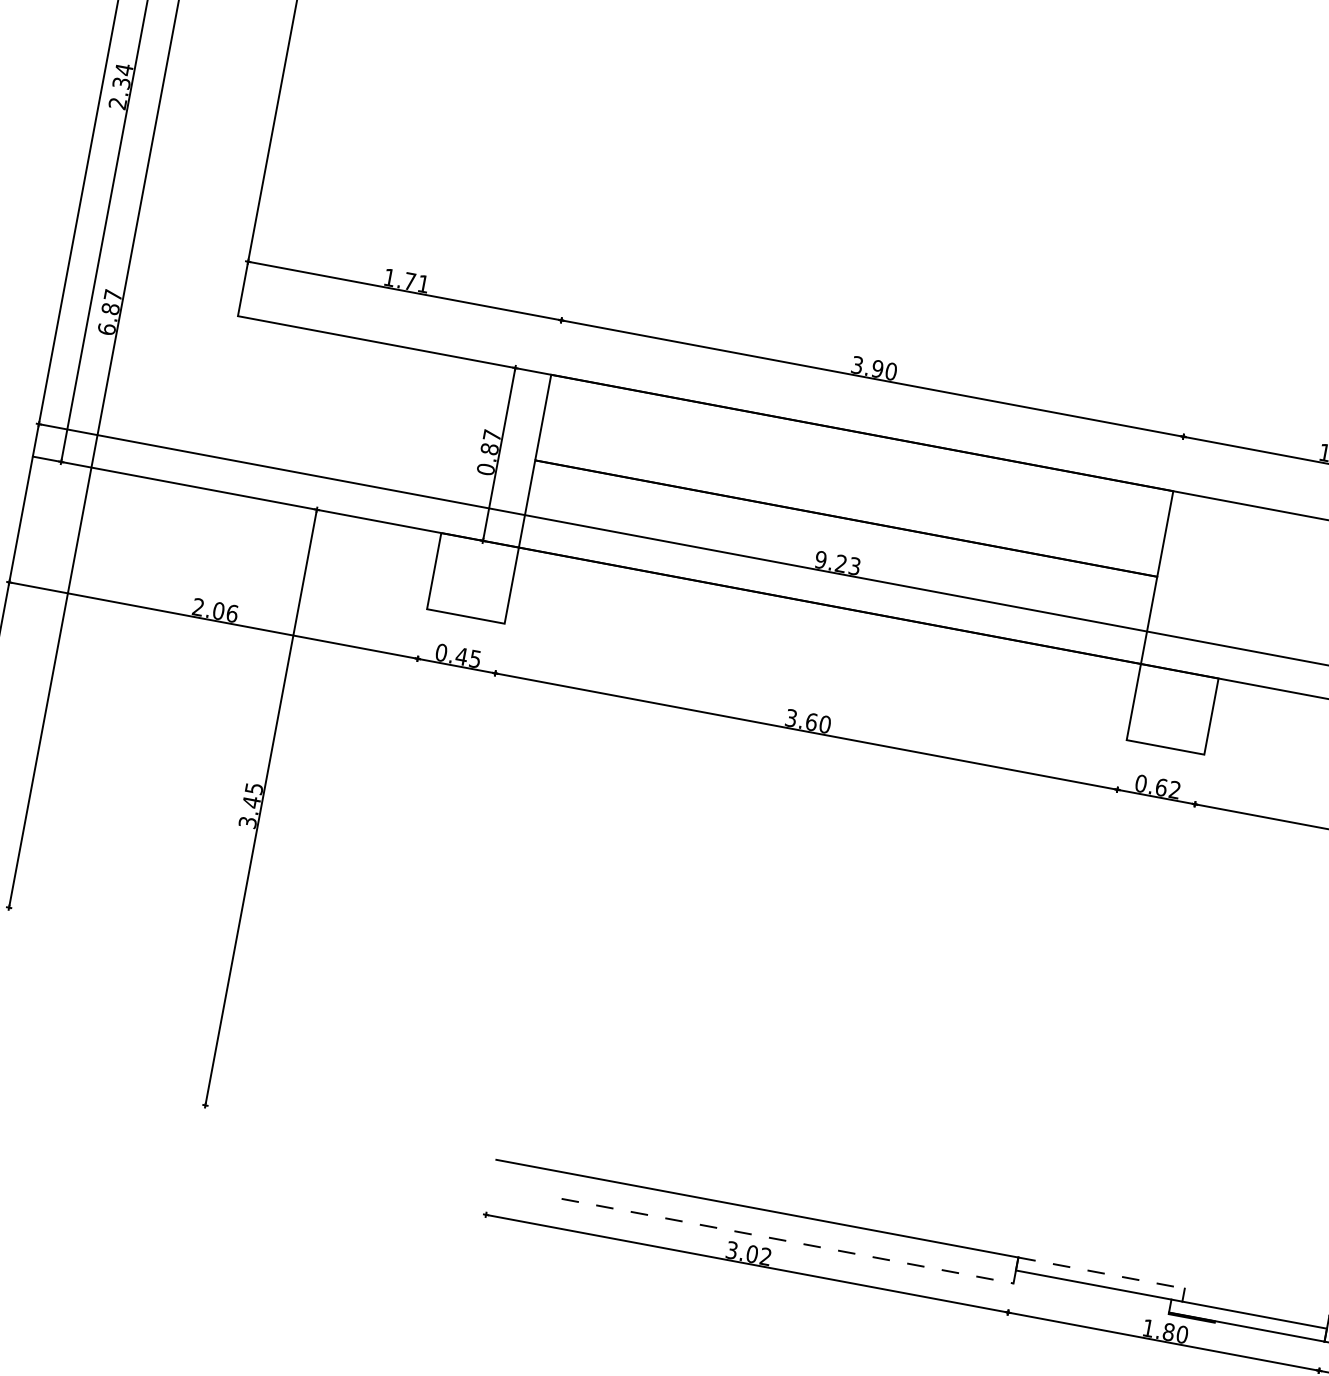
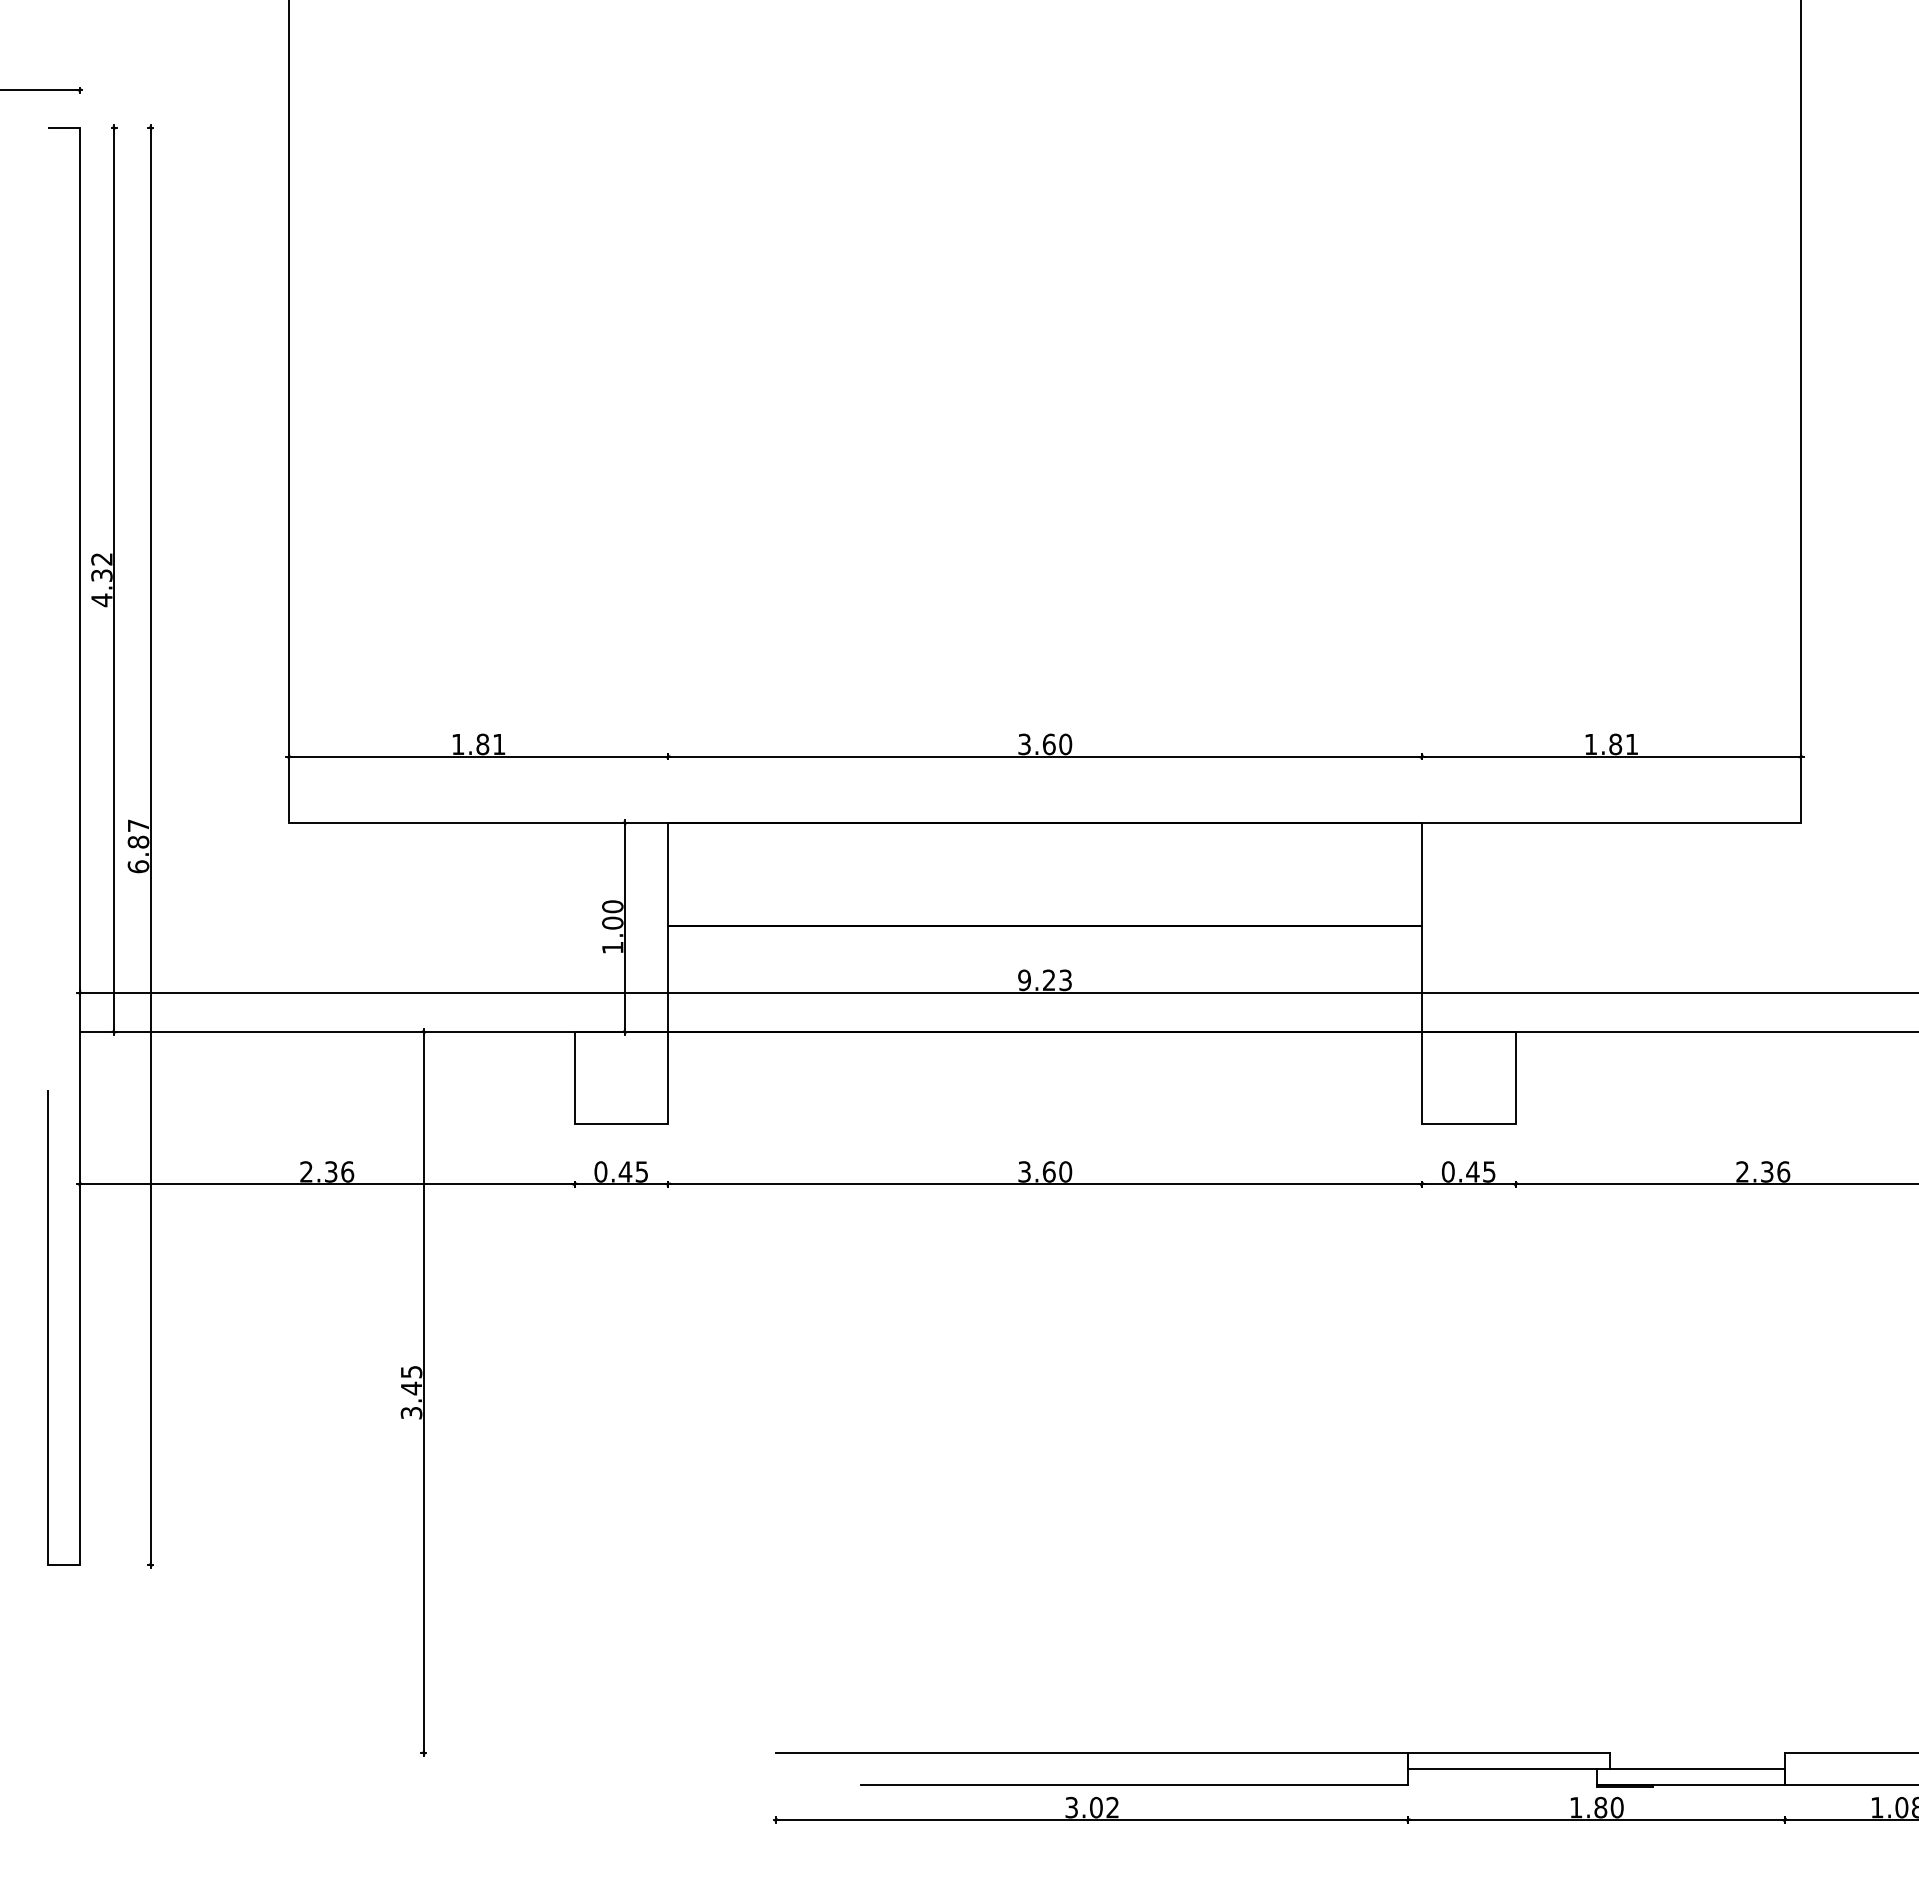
text: (120, 86) -> (101, 579), 2.34 -> 4.32
text: (409, 281) -> (482, 744), 1.71 -> 1.81
text: (877, 368) -> (1048, 744), 3.90 -> 3.60
text: (488, 452) -> (612, 927), 0.87 -> 1.00
text: (218, 610) -> (330, 1171), 2.06 -> 2.36
text: (1167, 788) -> (1480, 1171), 0.62 -> 0.45
line: (787, 1240) -> (1134, 1784), dashed -> solid
line: (1101, 1273) -> (1509, 1753), dashed -> solid

